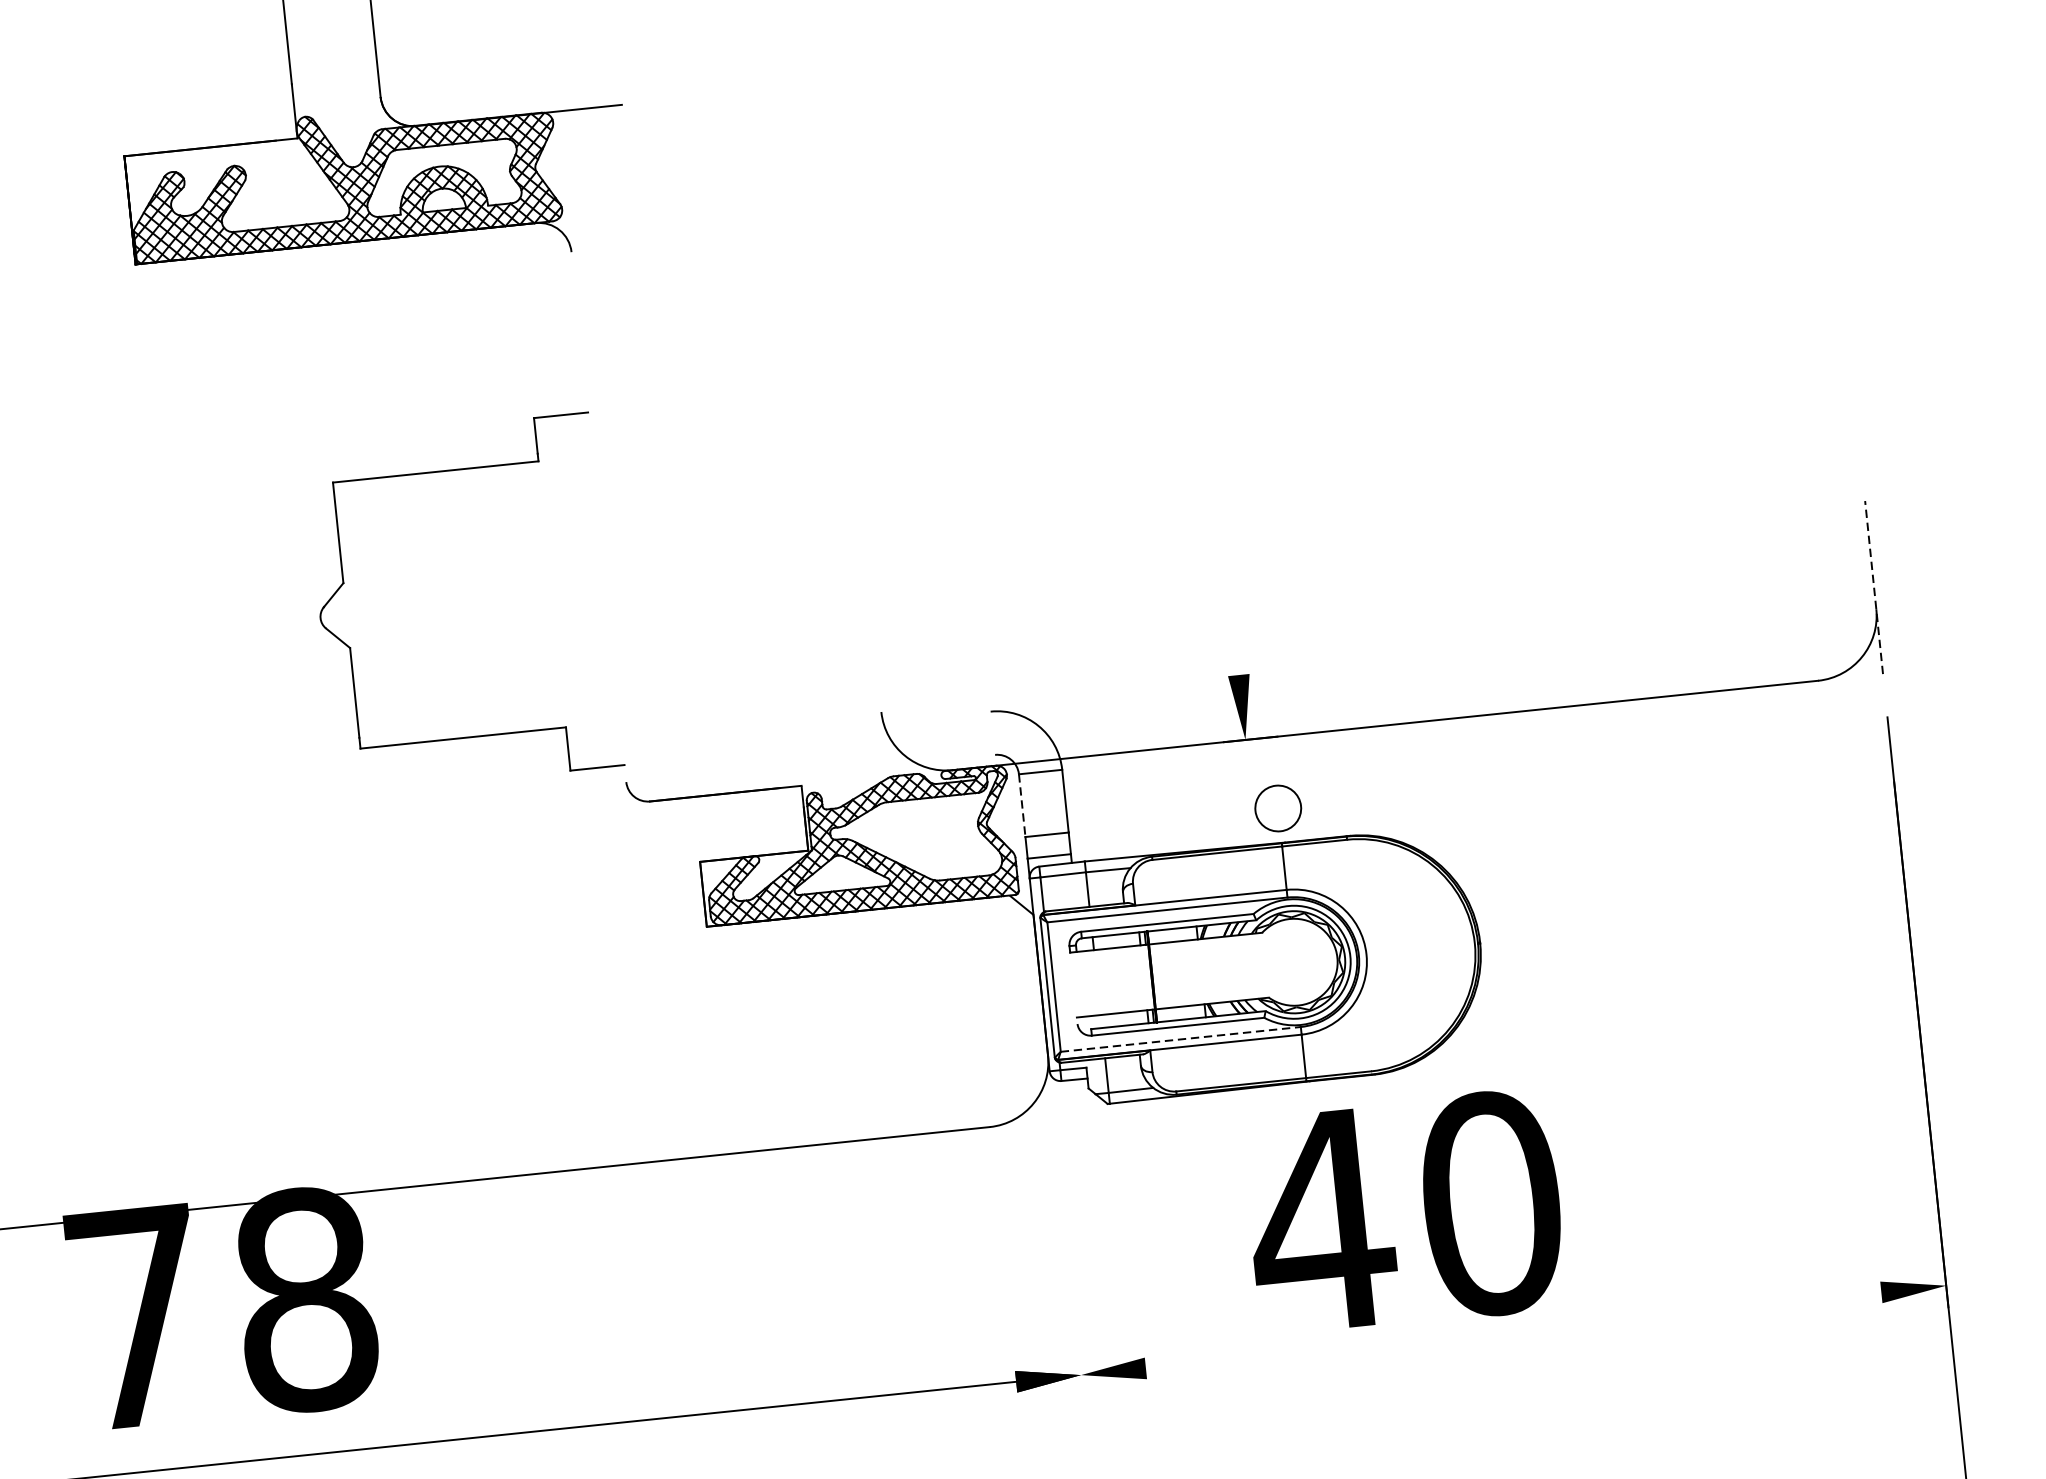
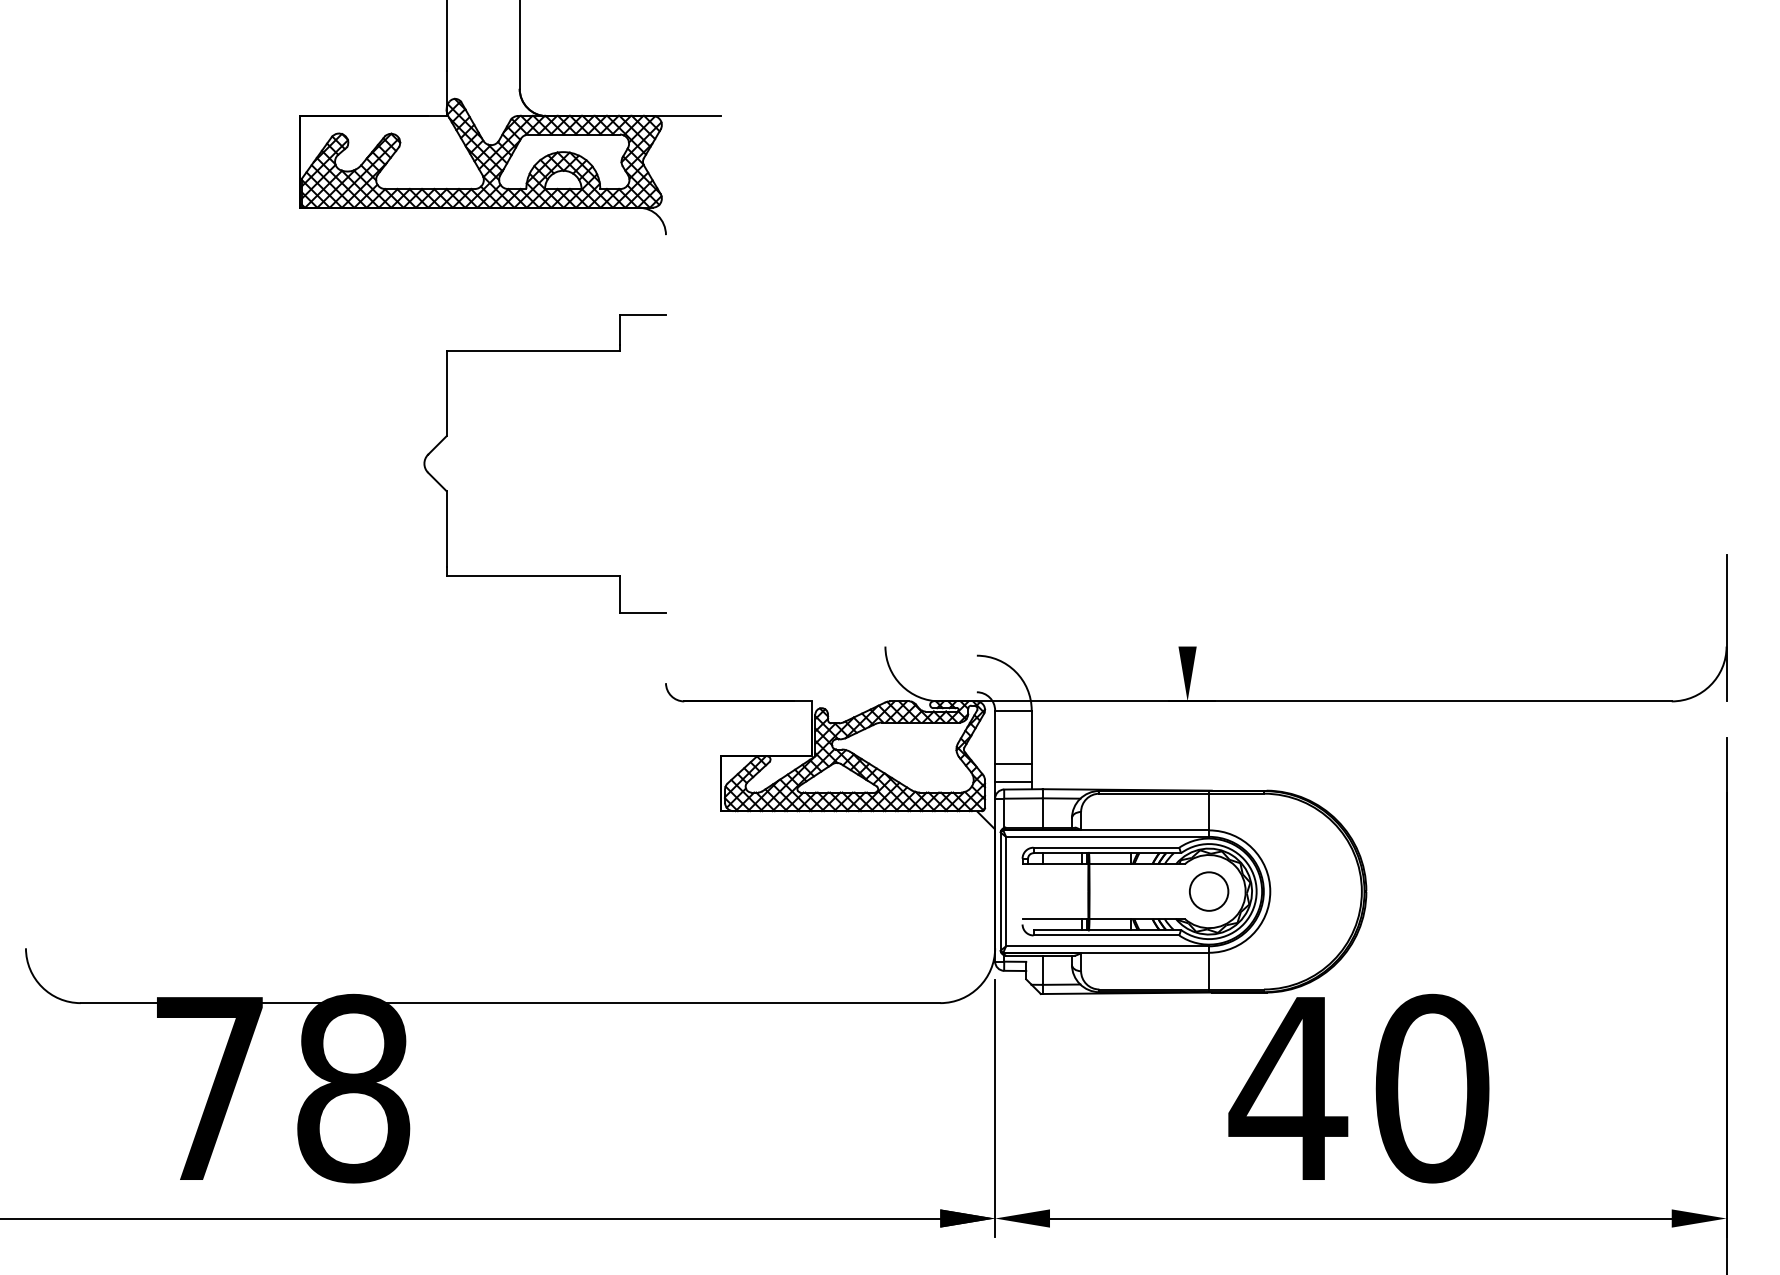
part: (344, 583) -> (447, 436), moved
line: (1873, 586) -> (1726, 627), dashed -> solid
line: (1022, 806) -> (995, 737), dashed -> solid
circle: (1278, 808) -> (1209, 891), moved
line: (1181, 1039) -> (1108, 946), dashed -> solid
text: (1404, 1212) -> (1358, 1088), moved
line: (1068, 1244) -> (995, 1108), added
line: (1513, 1330) -> (1360, 1218), added

